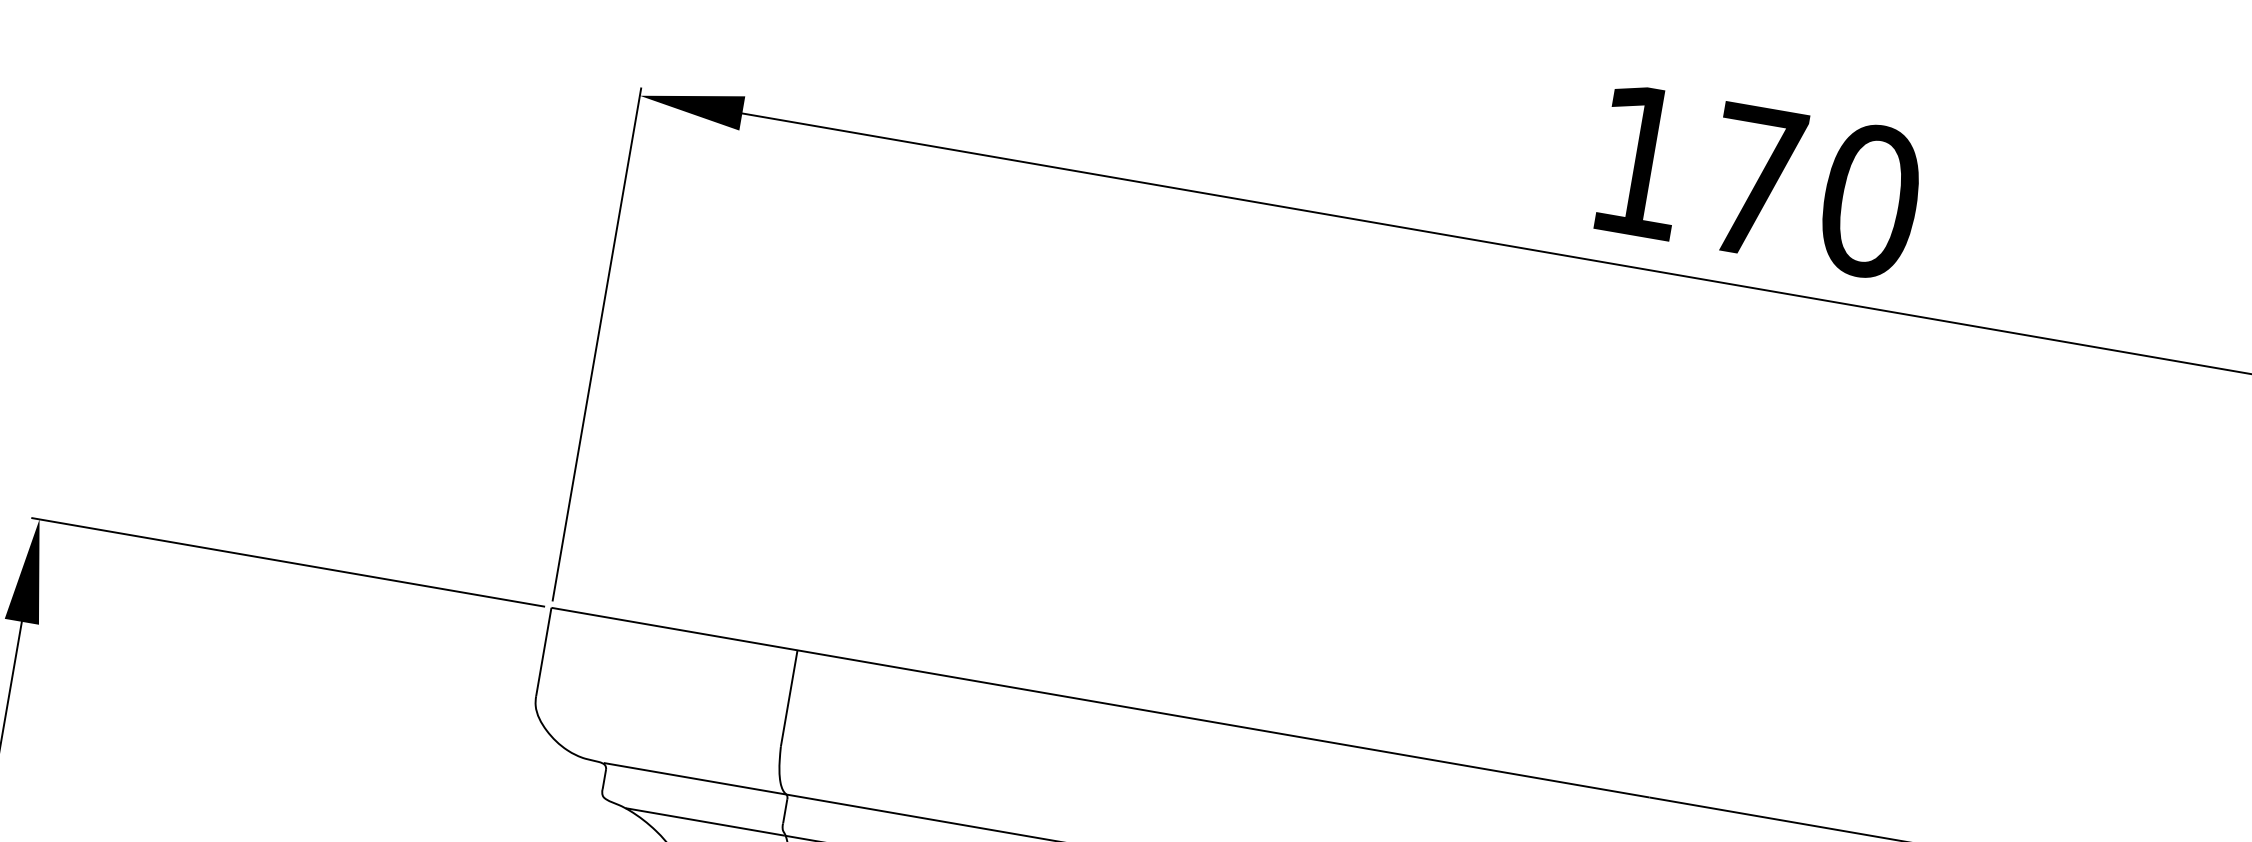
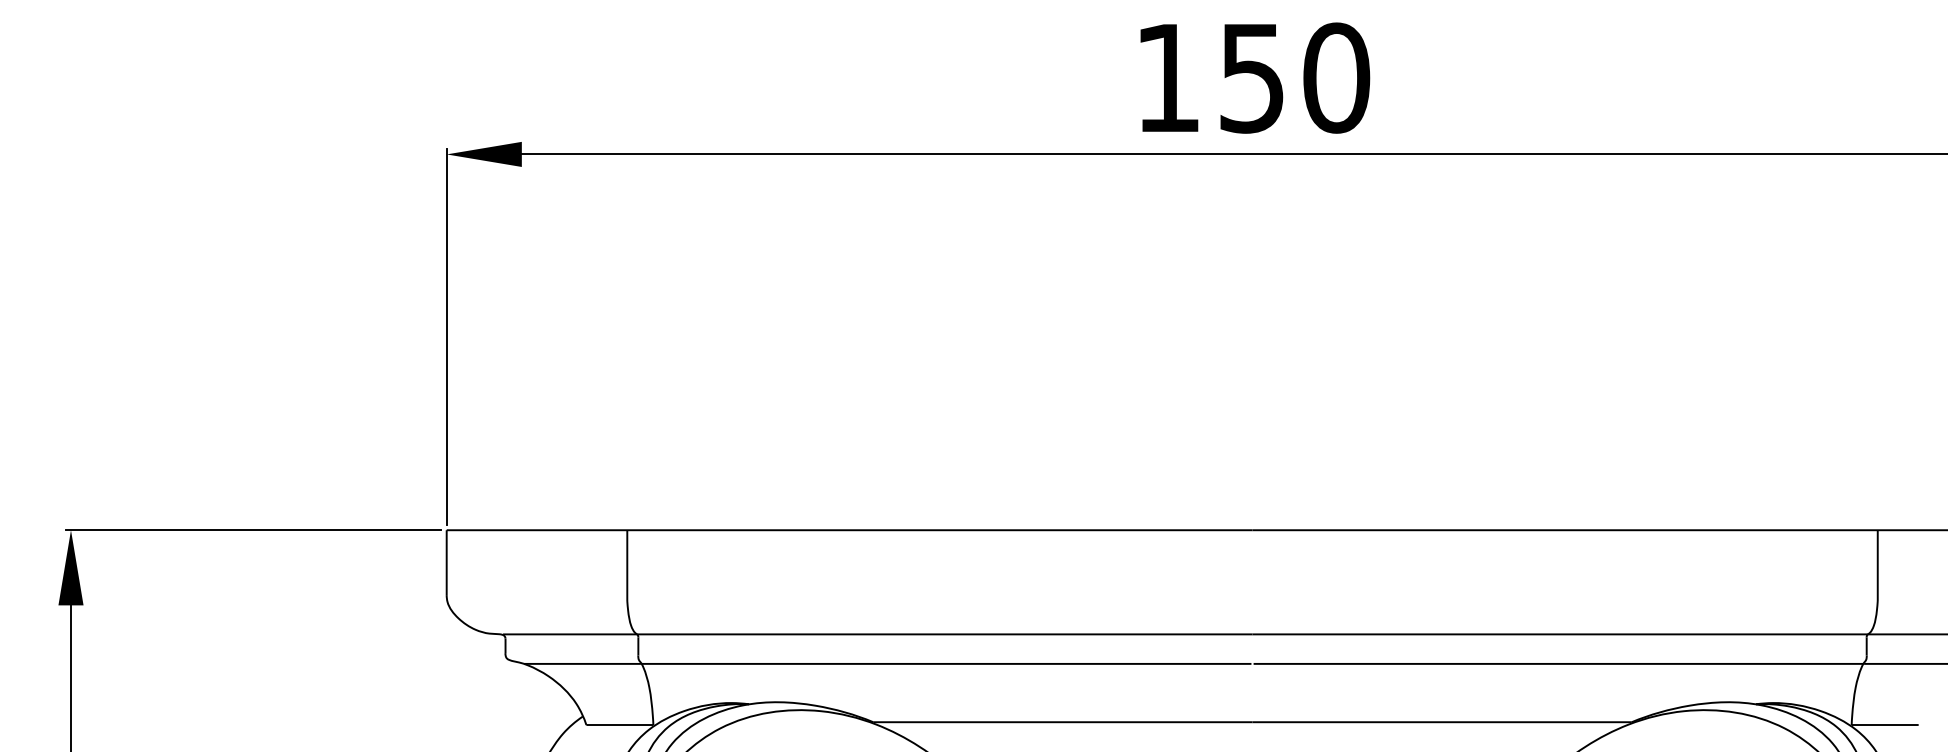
text: (1754, 181) -> (1251, 78), 170 -> 150

